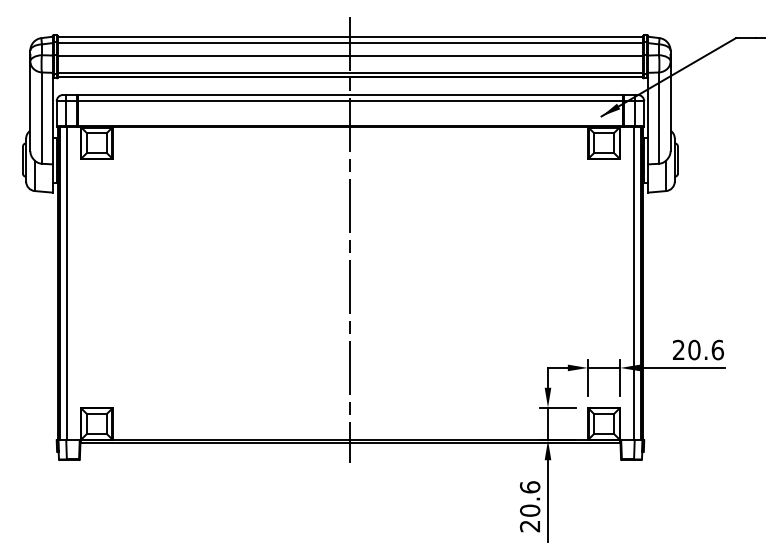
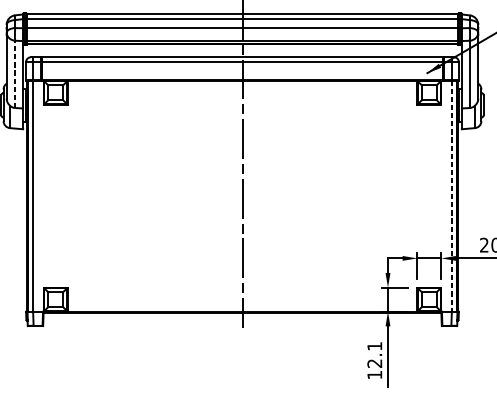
line: (41, 118) -> (14, 74), solid -> dashed
line: (634, 283) -> (451, 196), solid -> dashed
text: (529, 506) -> (374, 360), 20.6 -> 12.1

